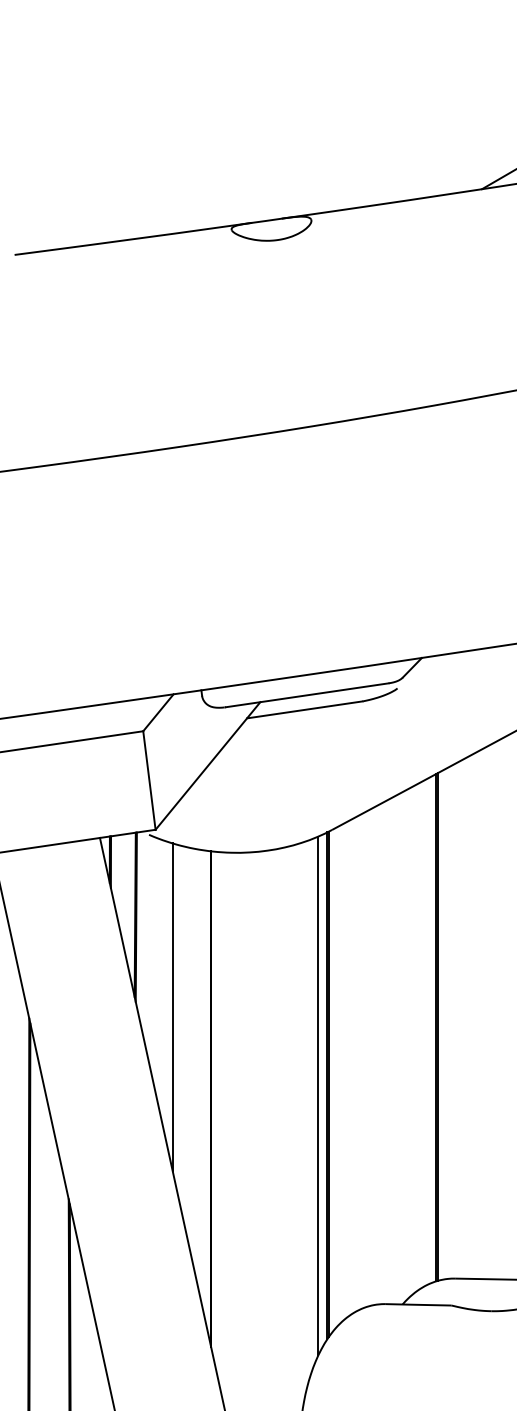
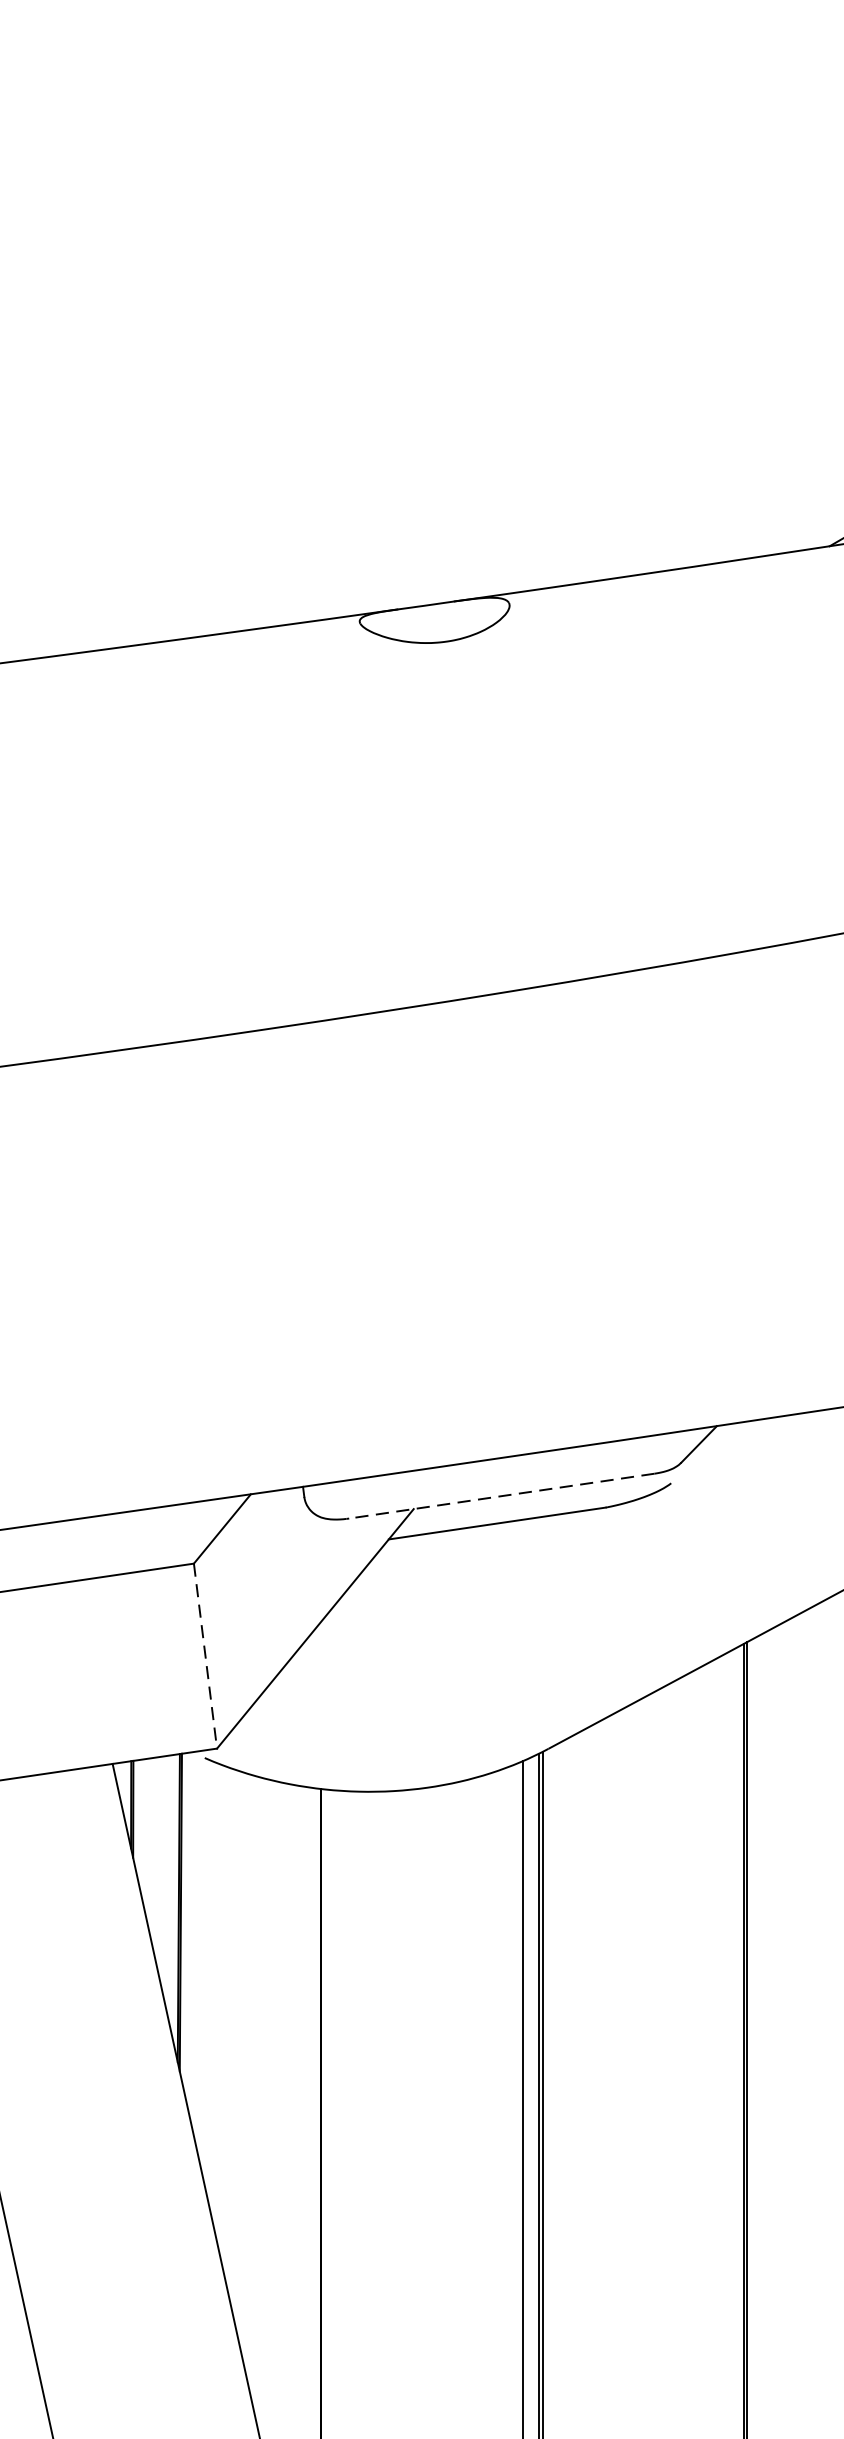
line: (306, 695) -> (500, 1496), solid -> dashed
line: (149, 780) -> (205, 1656), solid -> dashed
line: (172, 1007) -> (248, 2082), removed

